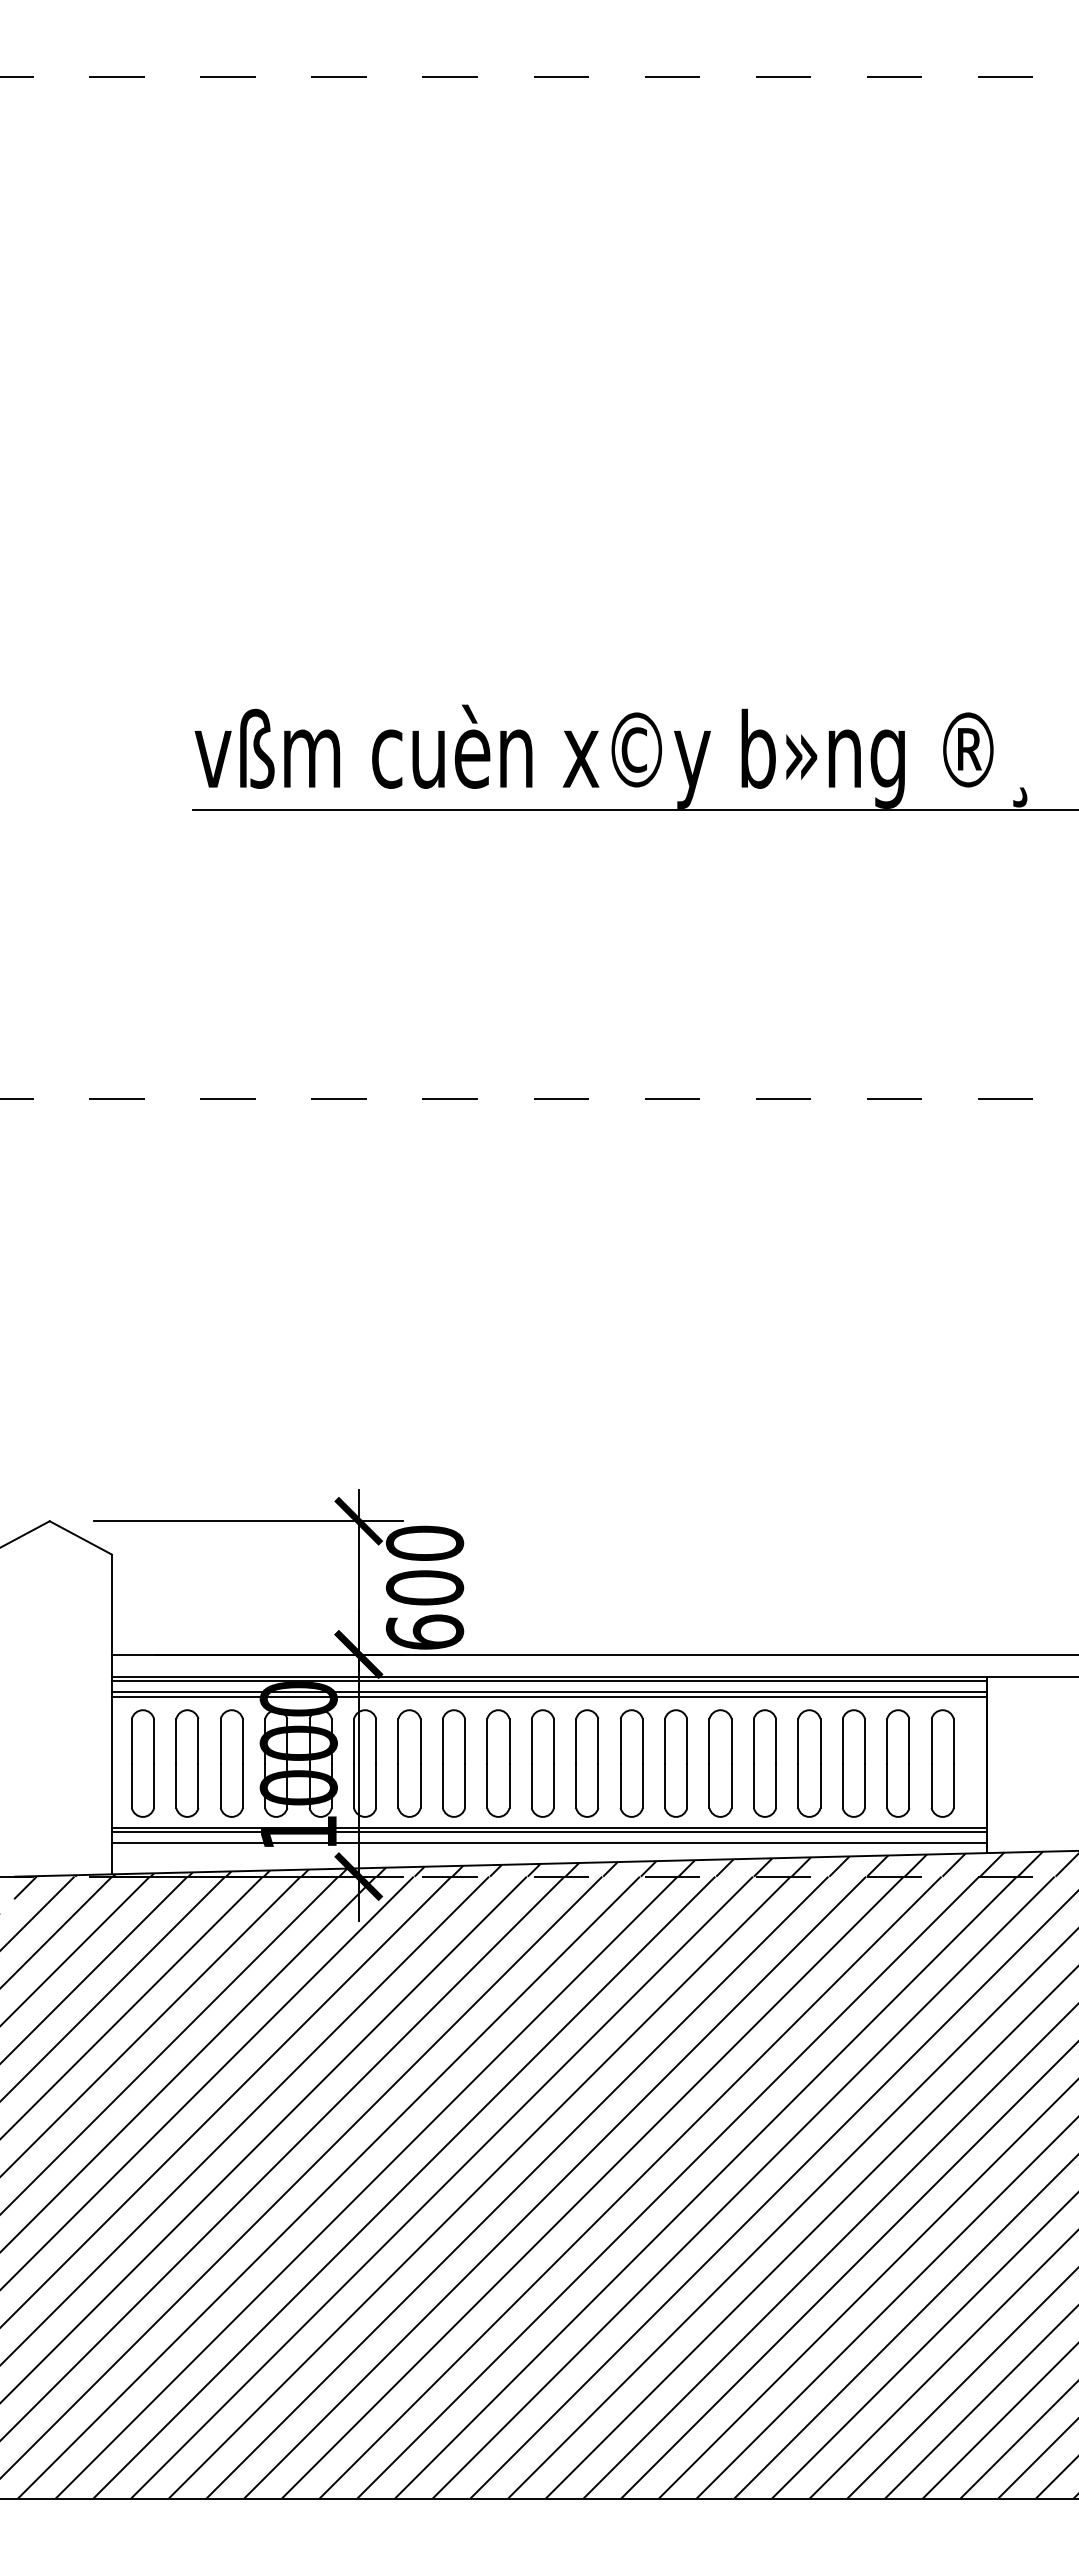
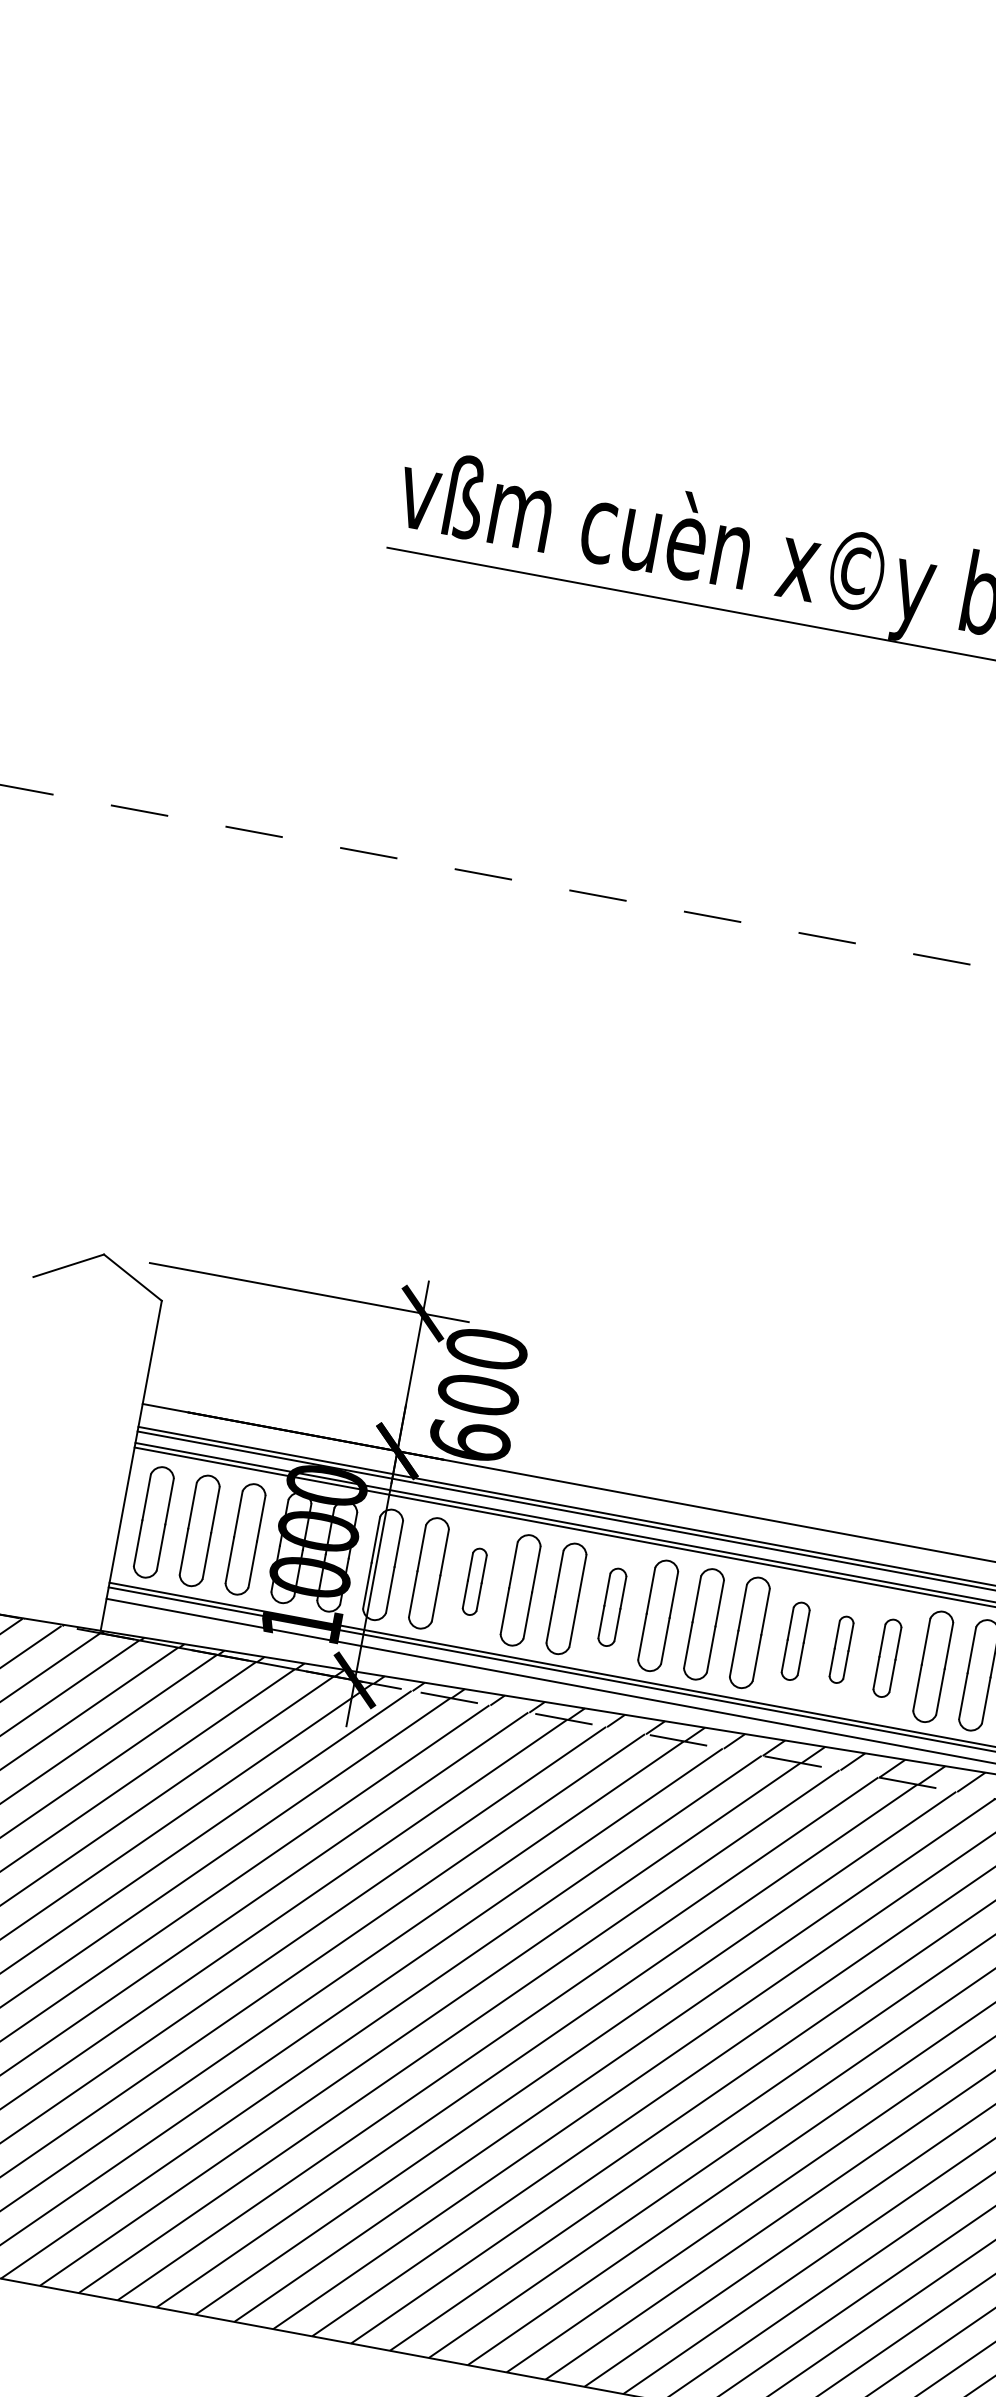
part: (453, 1763) -> (474, 1581), size x0.6
part: (587, 1763) -> (612, 1607), size x0.7
part: (764, 1763) -> (795, 1641), size x0.7
part: (809, 1763) -> (841, 1649), size x0.6
part: (853, 1763) -> (887, 1658), size x0.7

